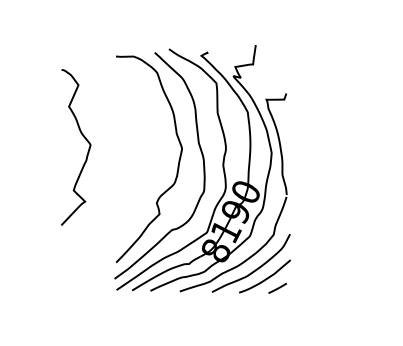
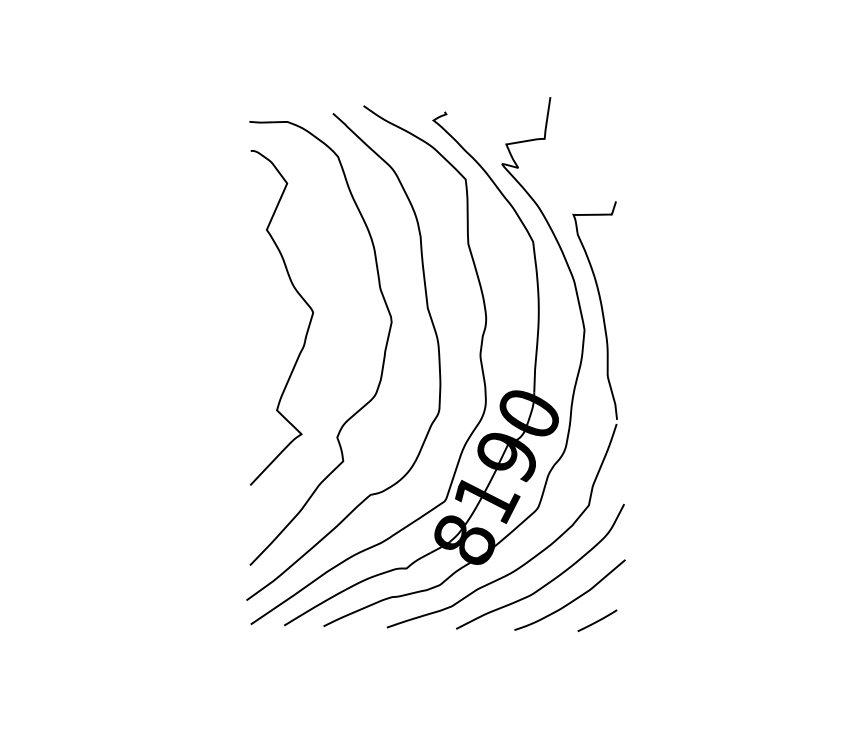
curve: (86, 141) -> (304, 304), moved

